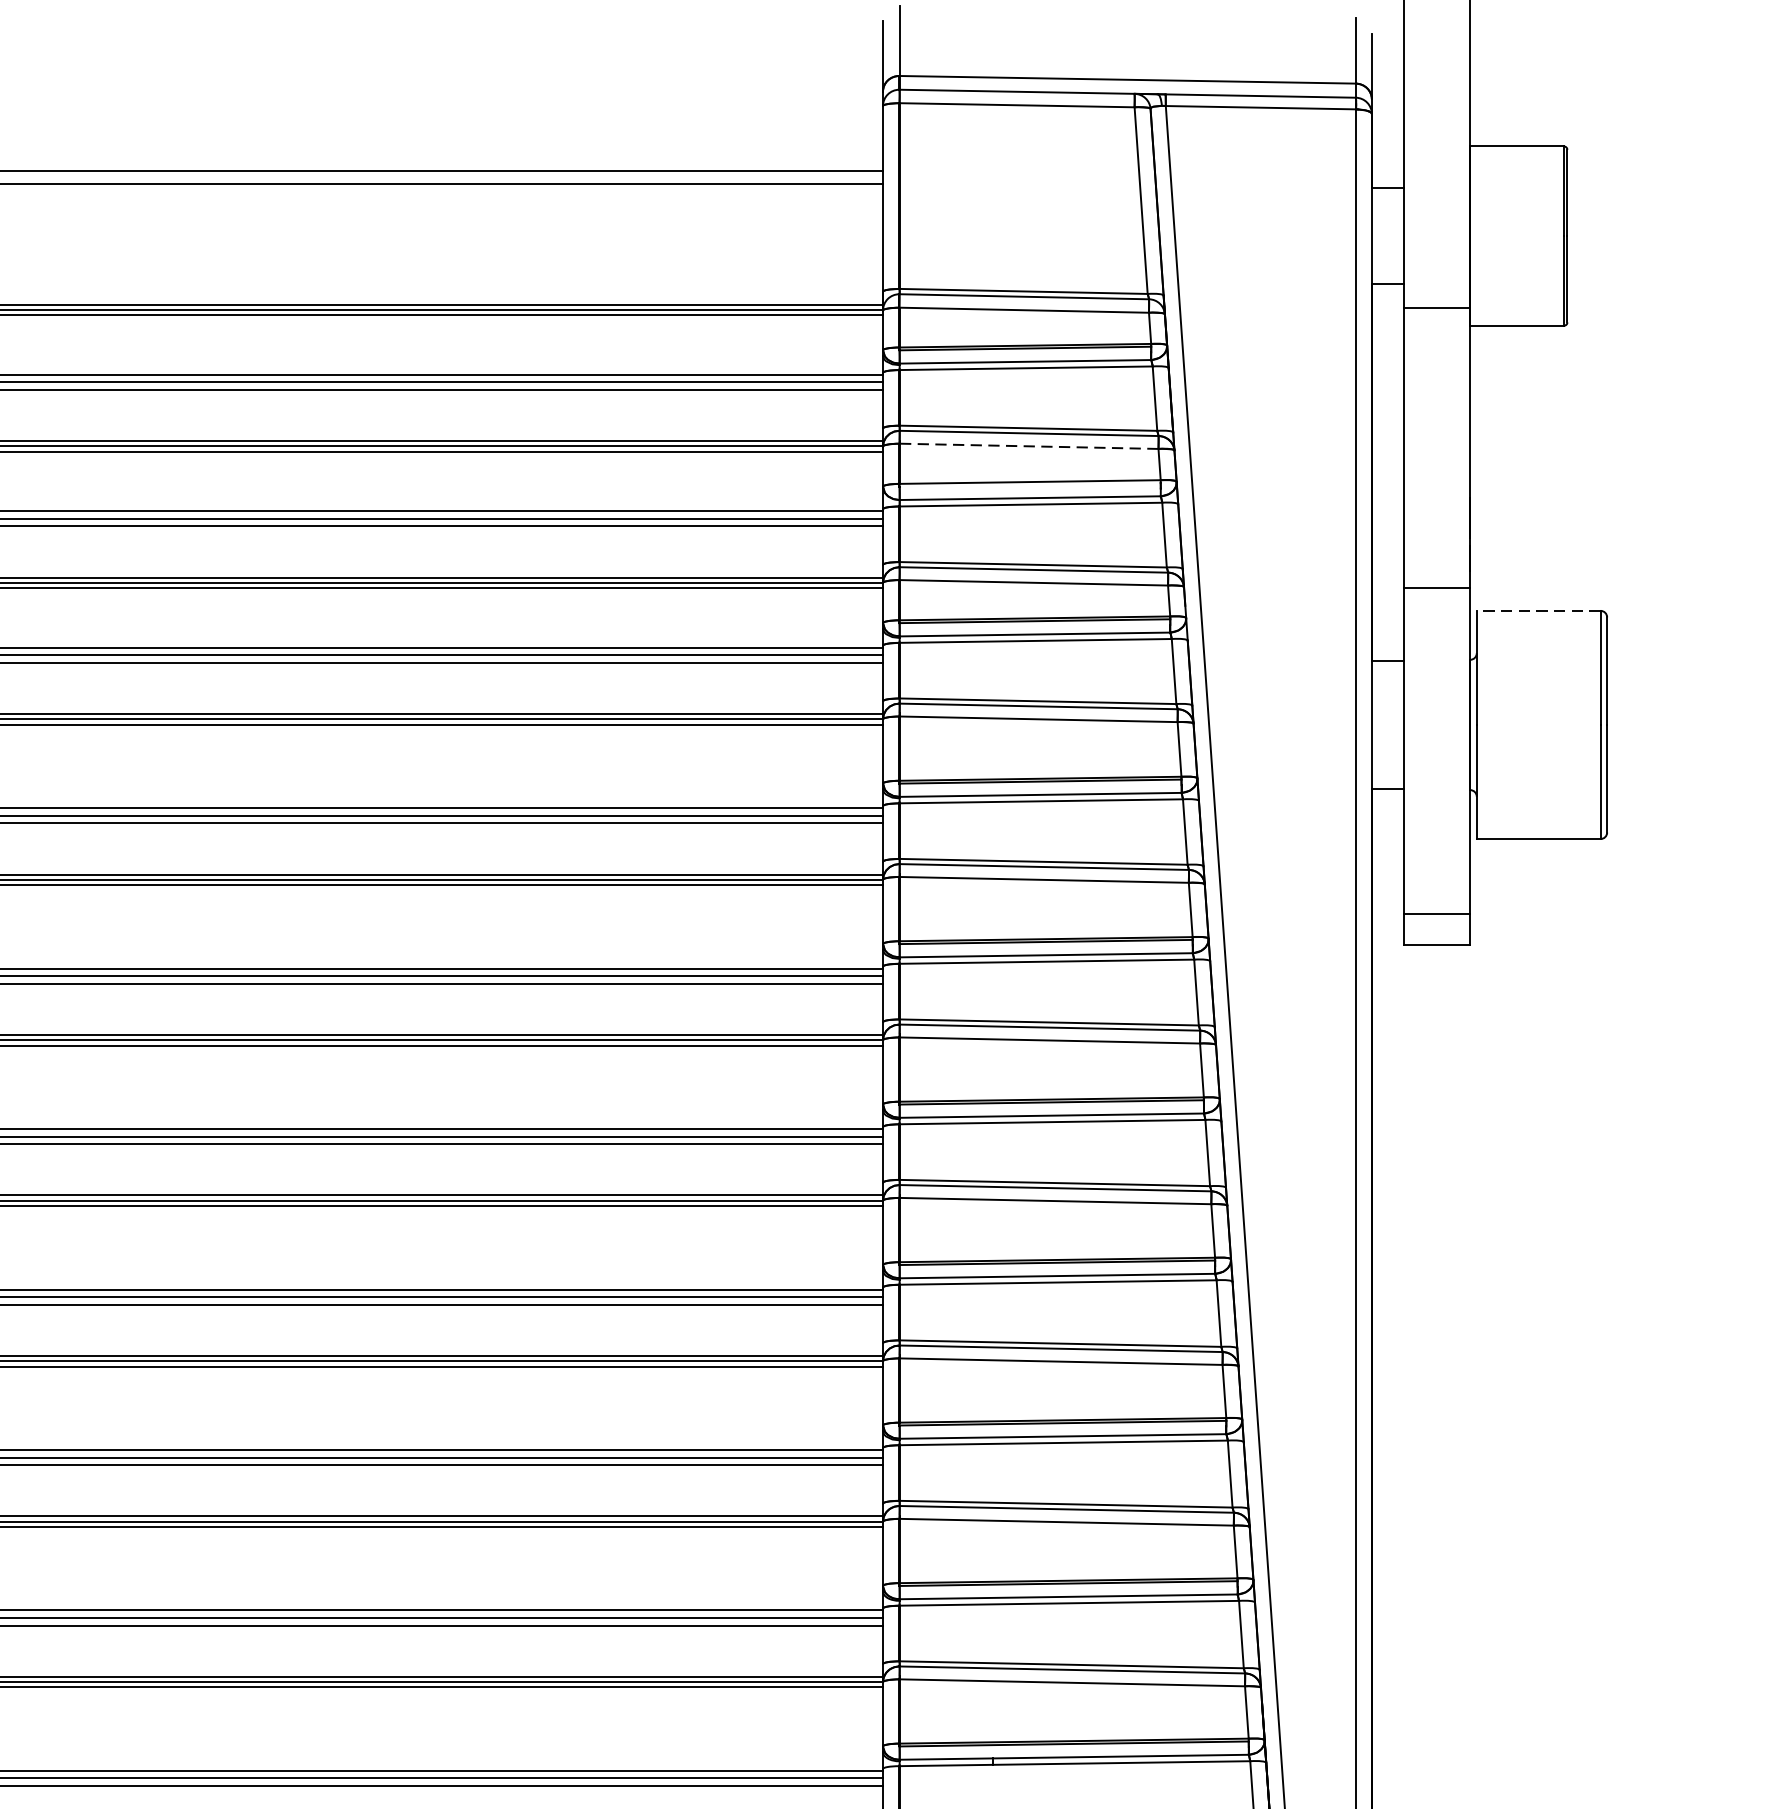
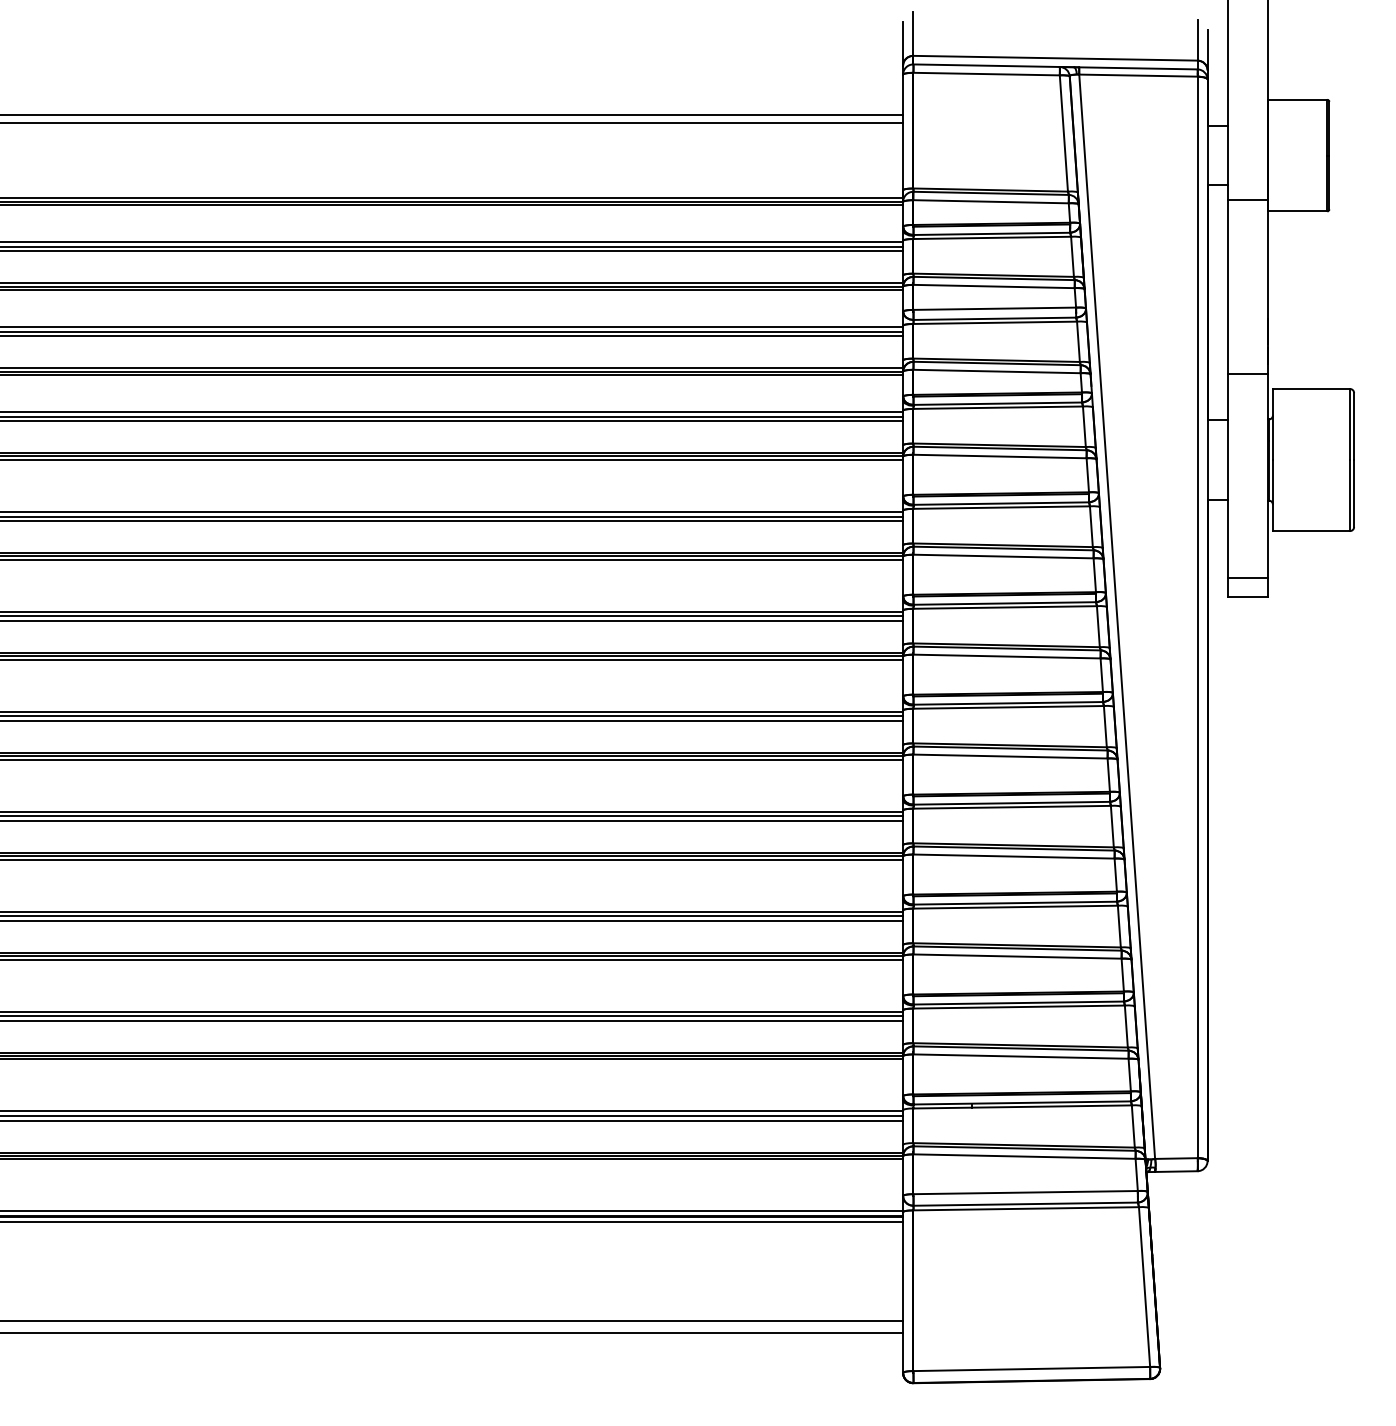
line: (1029, 446) -> (994, 286), dashed -> solid
line: (1538, 611) -> (1311, 389), dashed -> solid

